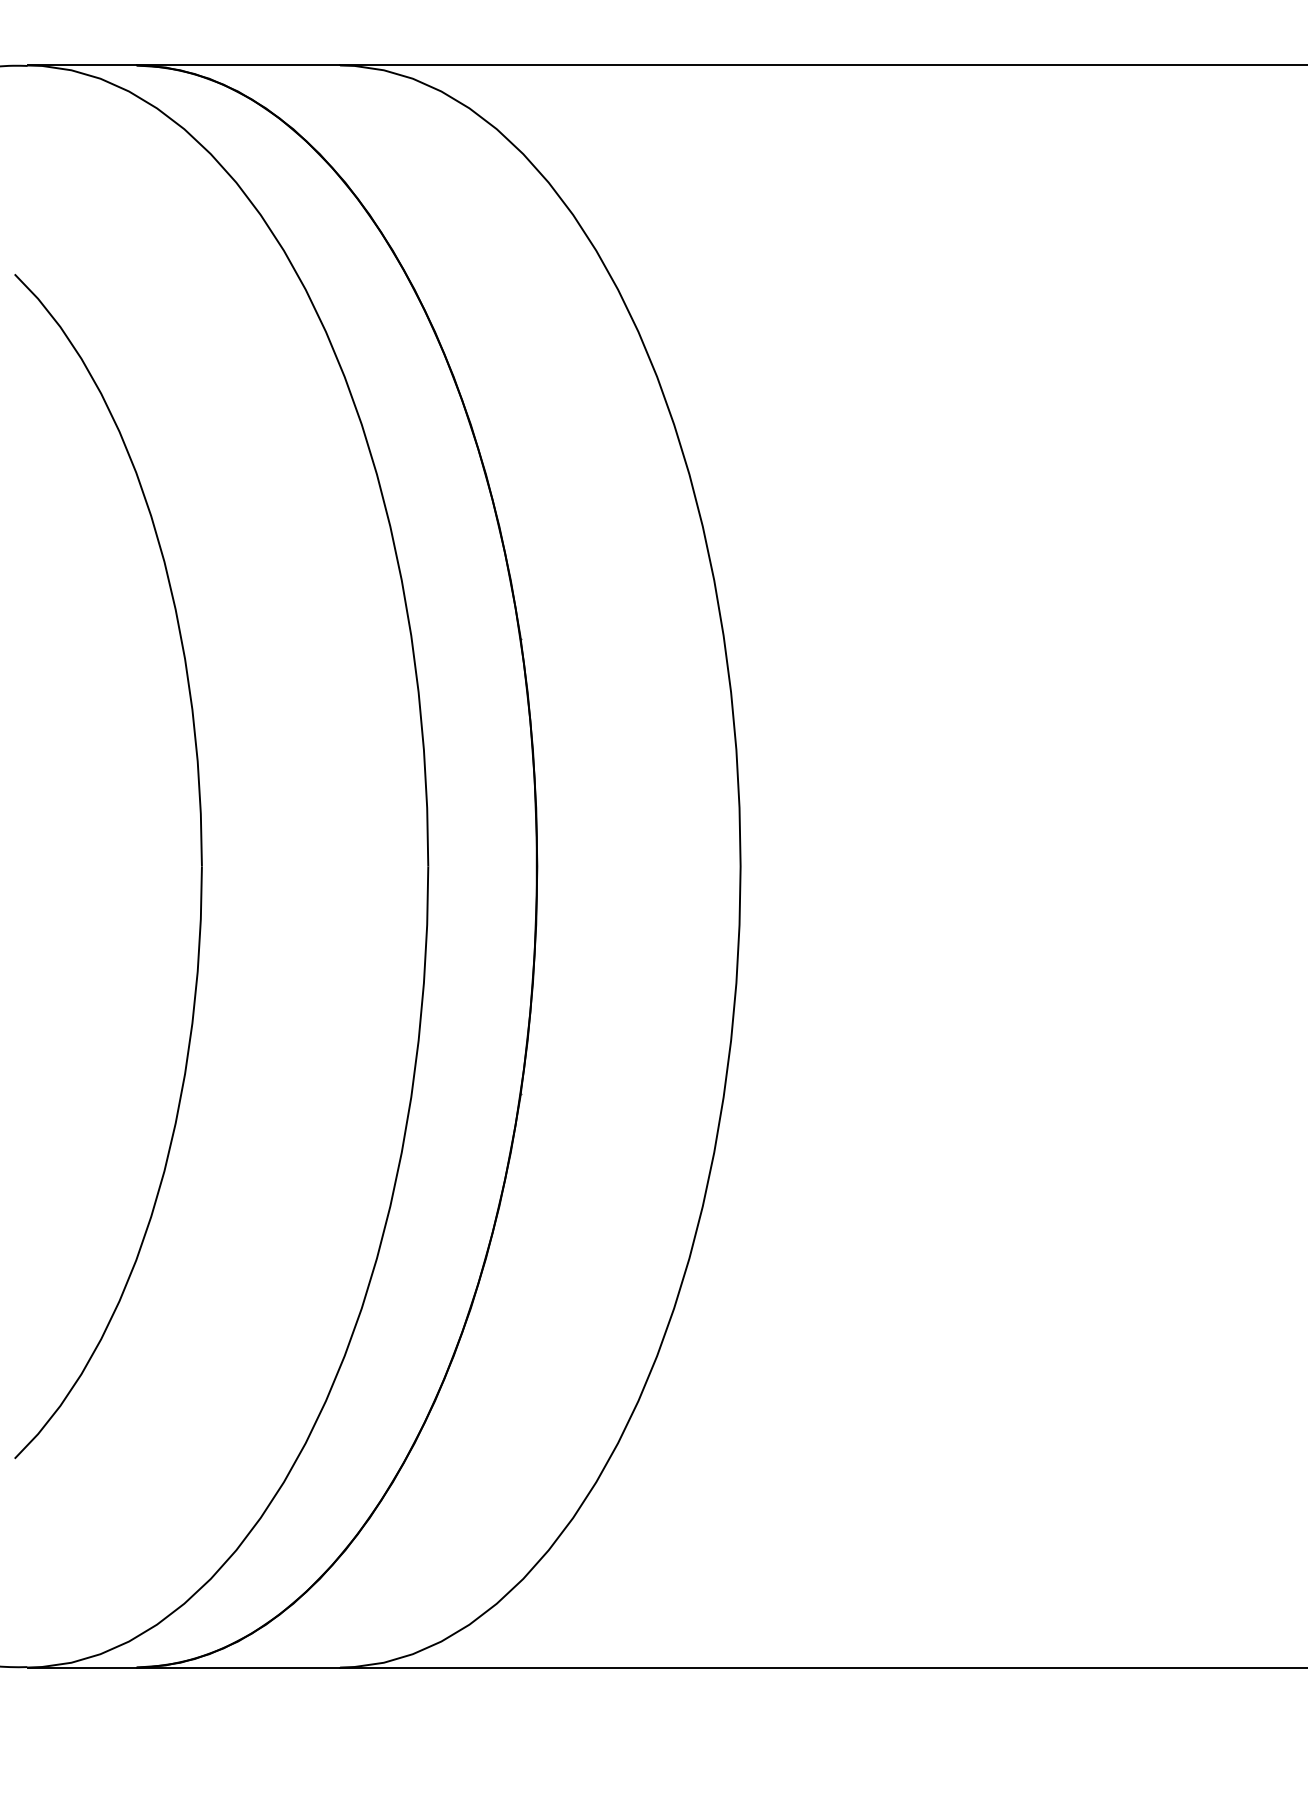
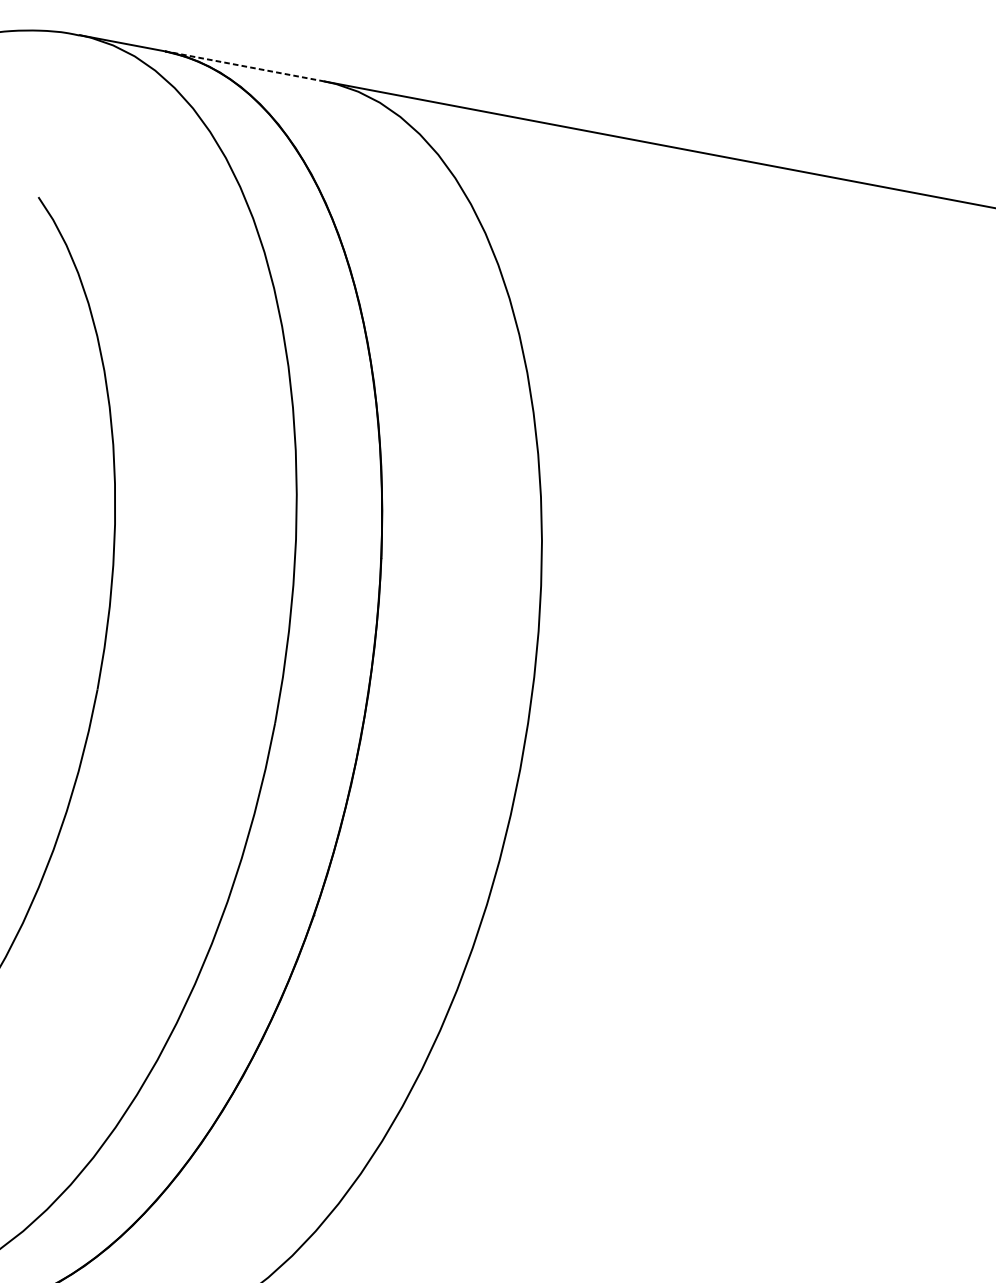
line: (238, 65) -> (245, 66), solid -> dashed

